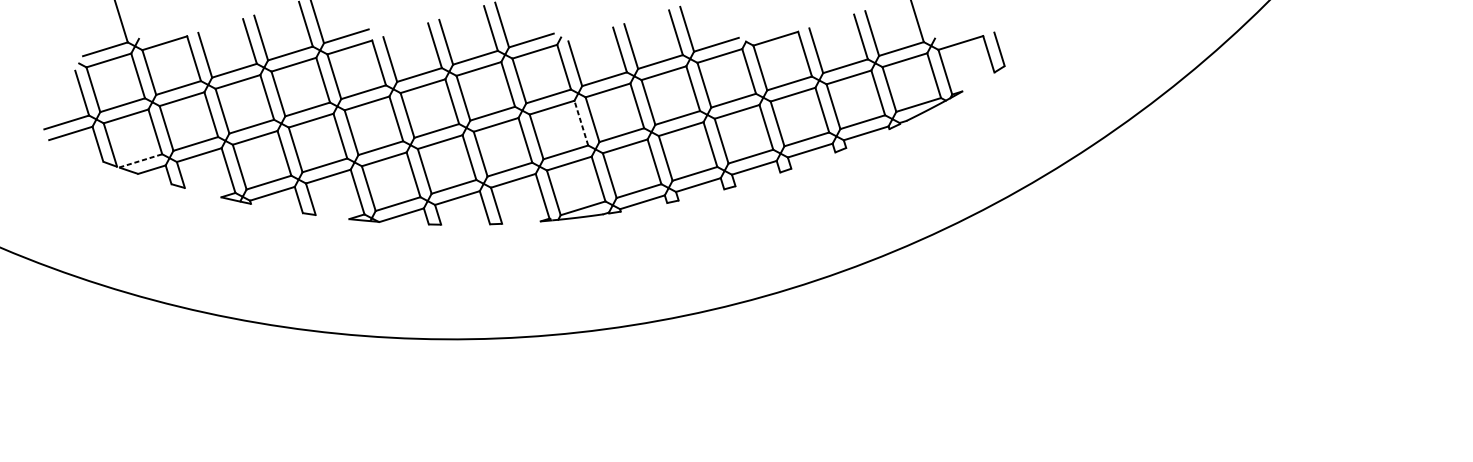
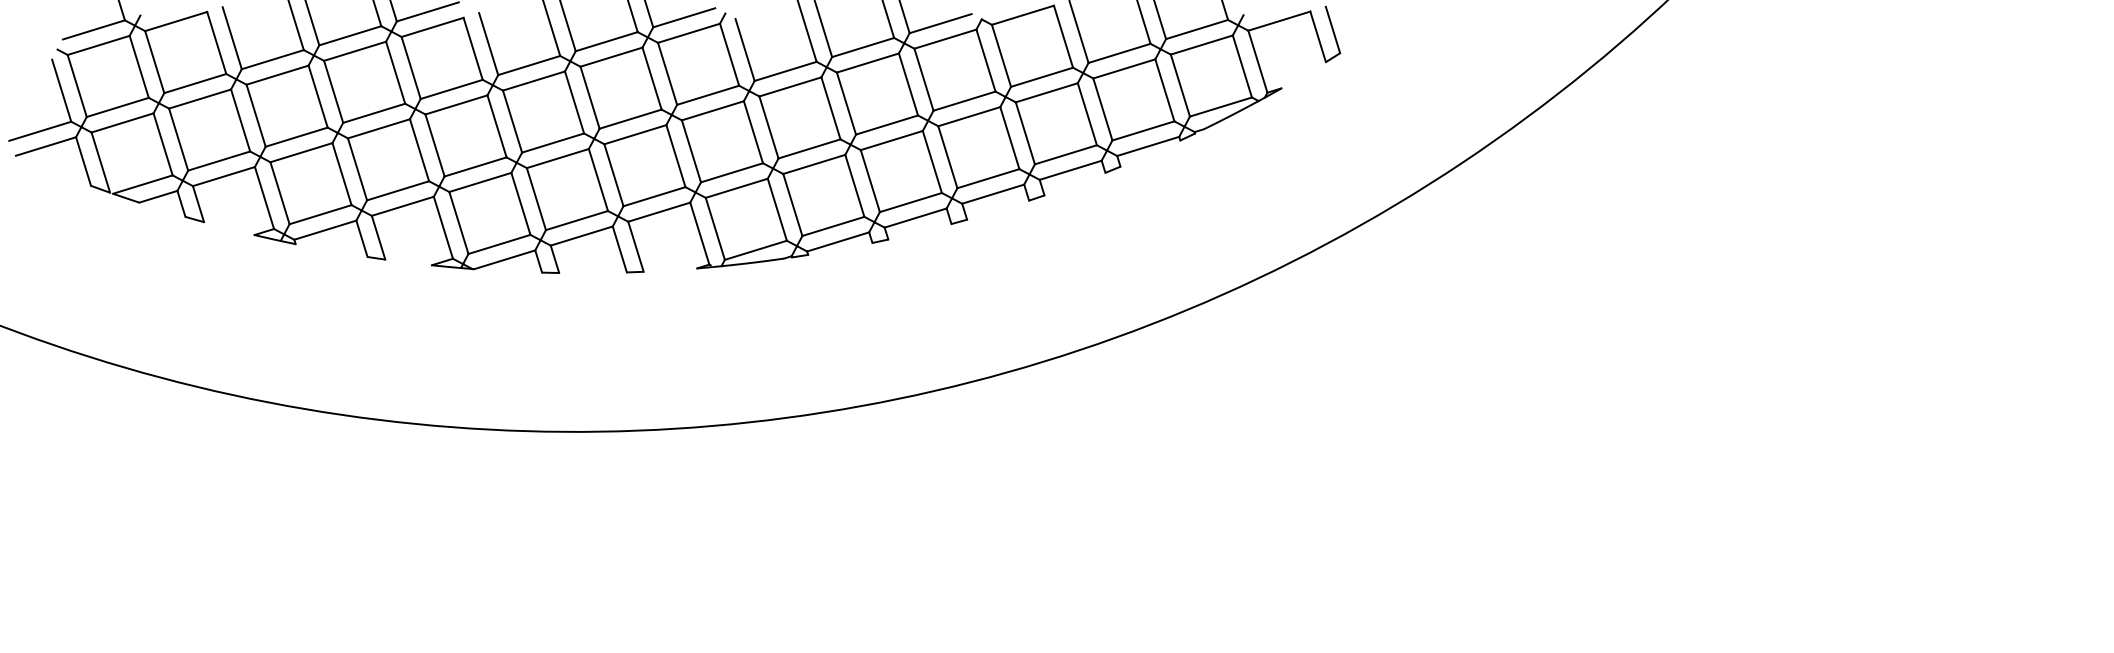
line: (581, 122) -> (753, 131), dashed -> solid
line: (141, 160) -> (143, 184), dashed -> solid

